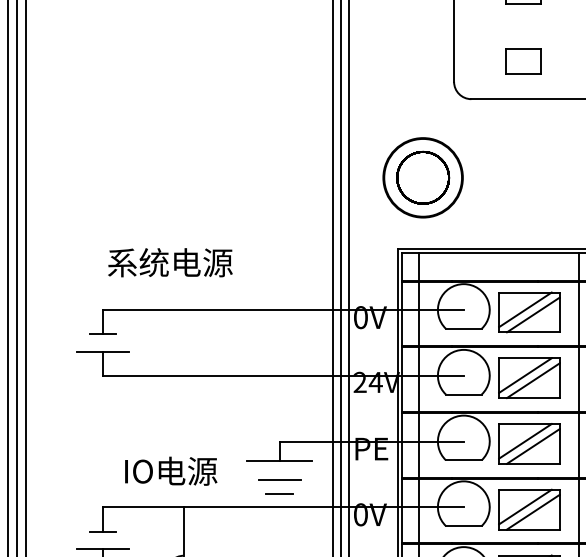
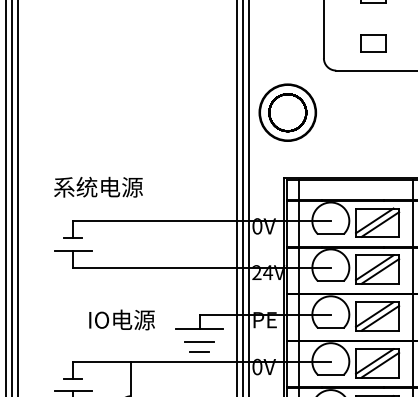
part: (422, 177) -> (287, 112), moved
text: (170, 261) -> (98, 186), moved
text: (170, 470) -> (121, 319), moved

